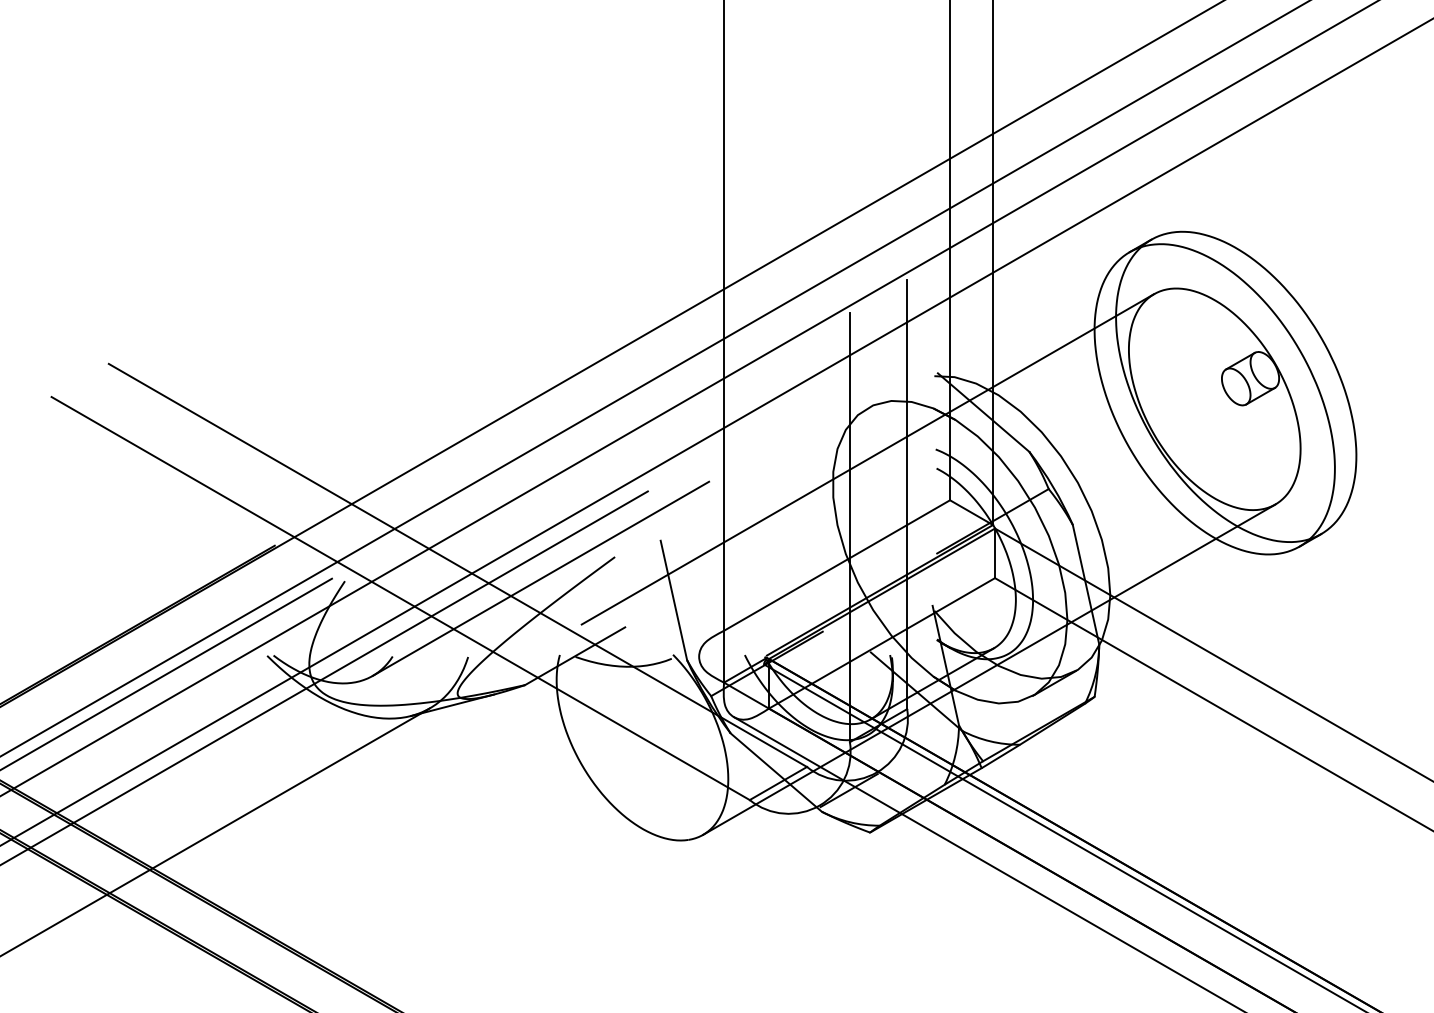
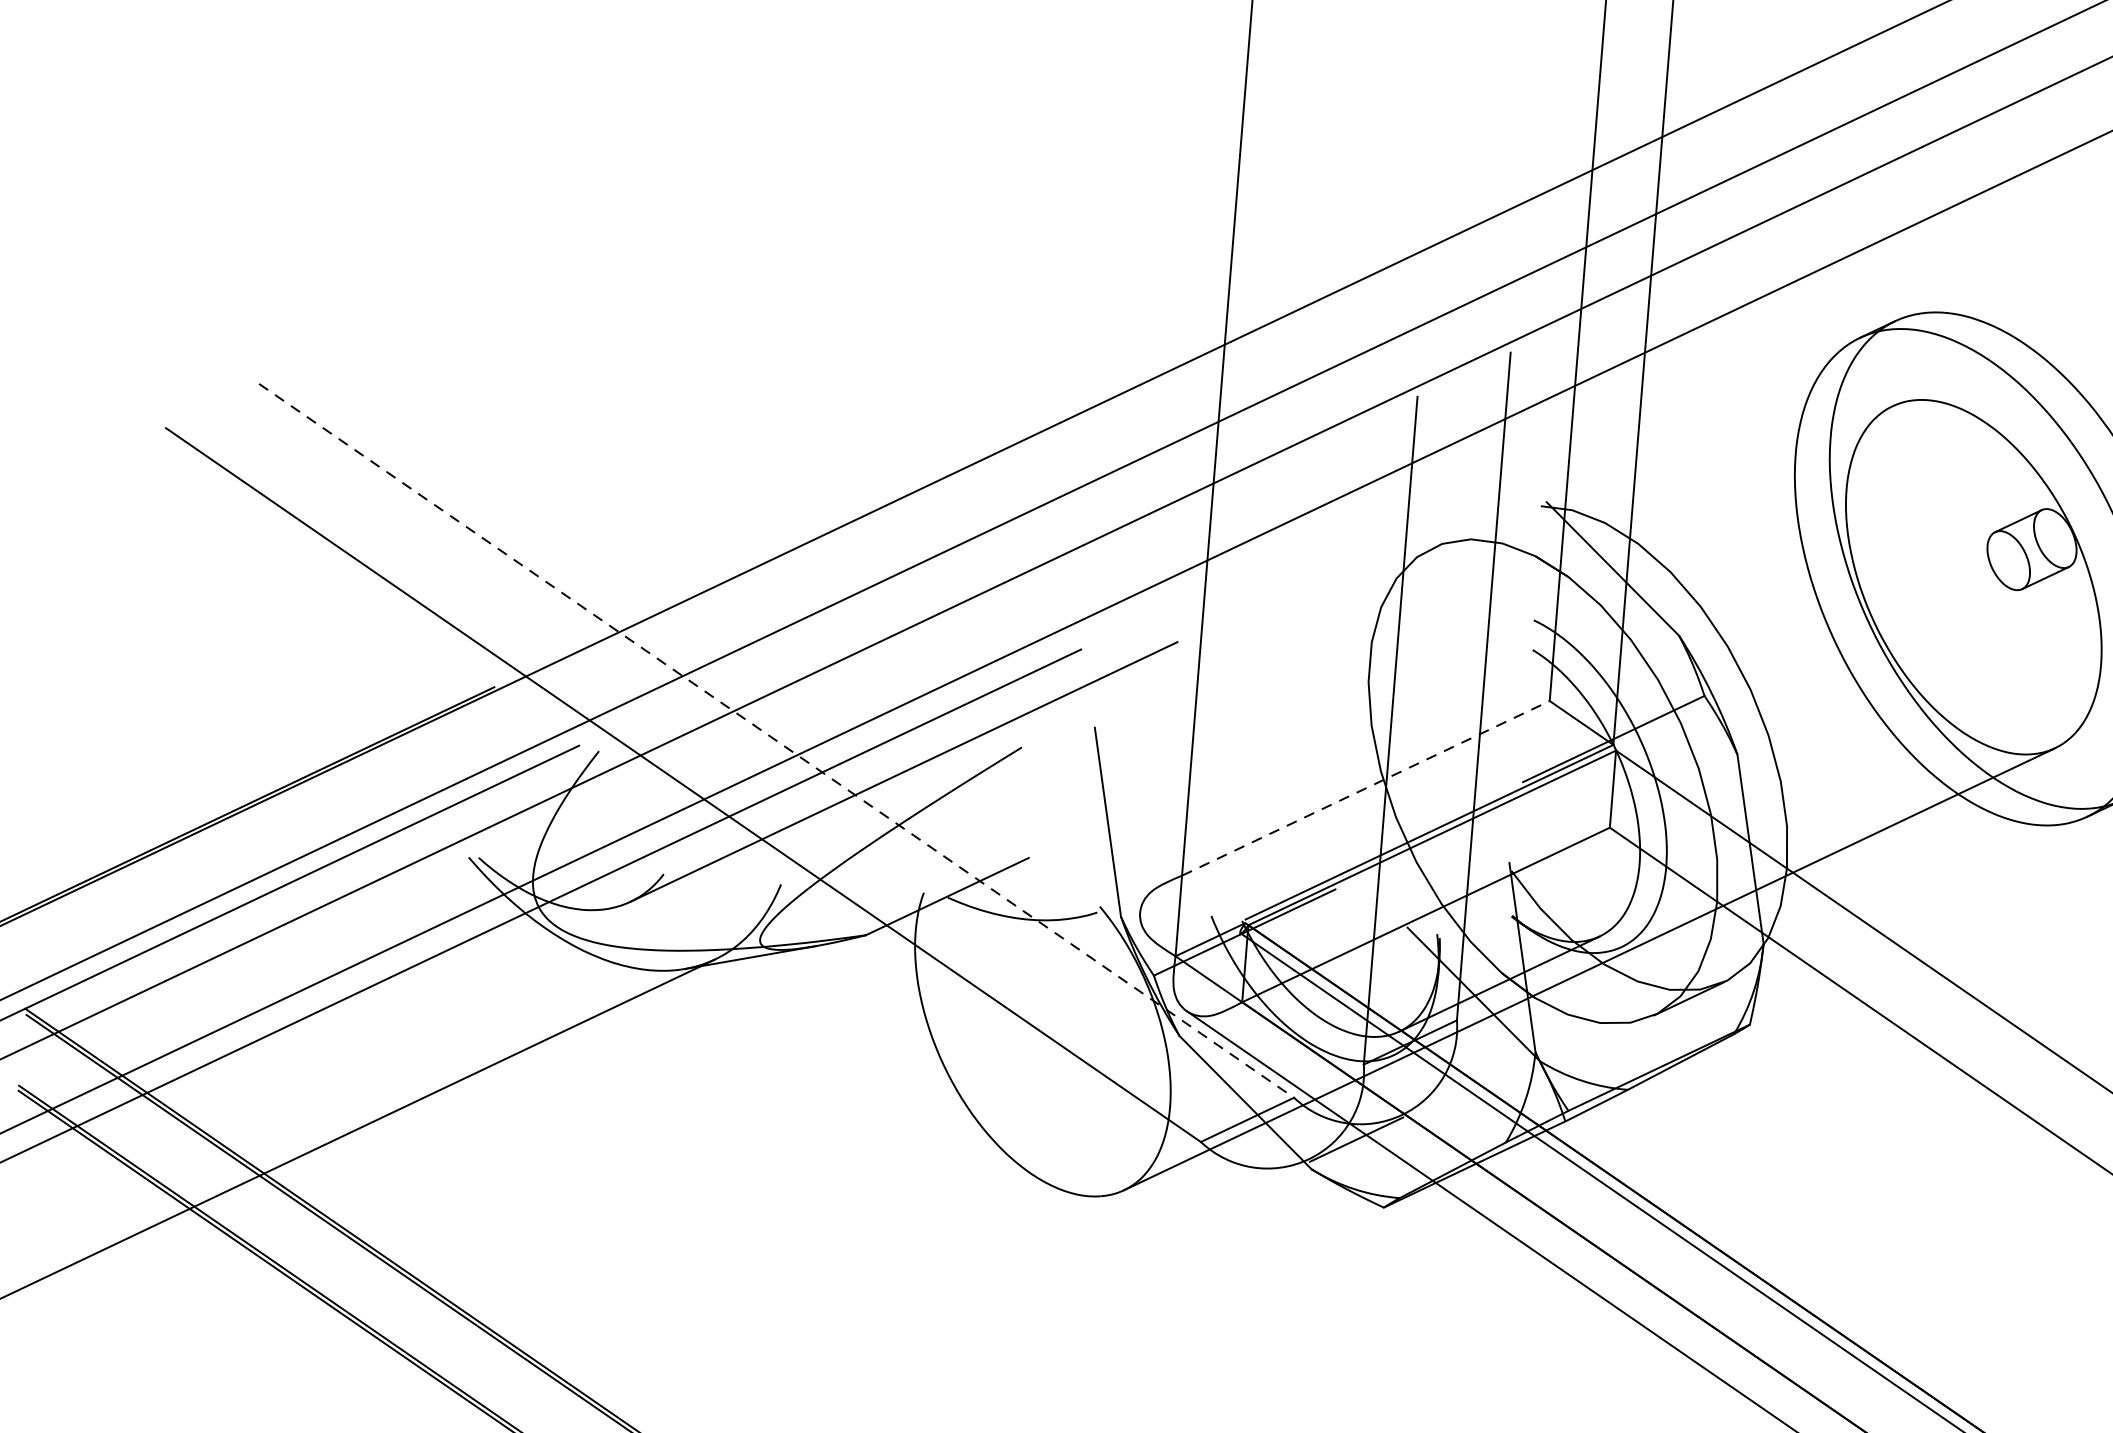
line: (867, 459) -> (1426, 627), removed
line: (458, 565) -> (777, 740), solid -> dashed
line: (837, 565) -> (1366, 788), solid -> dashed

